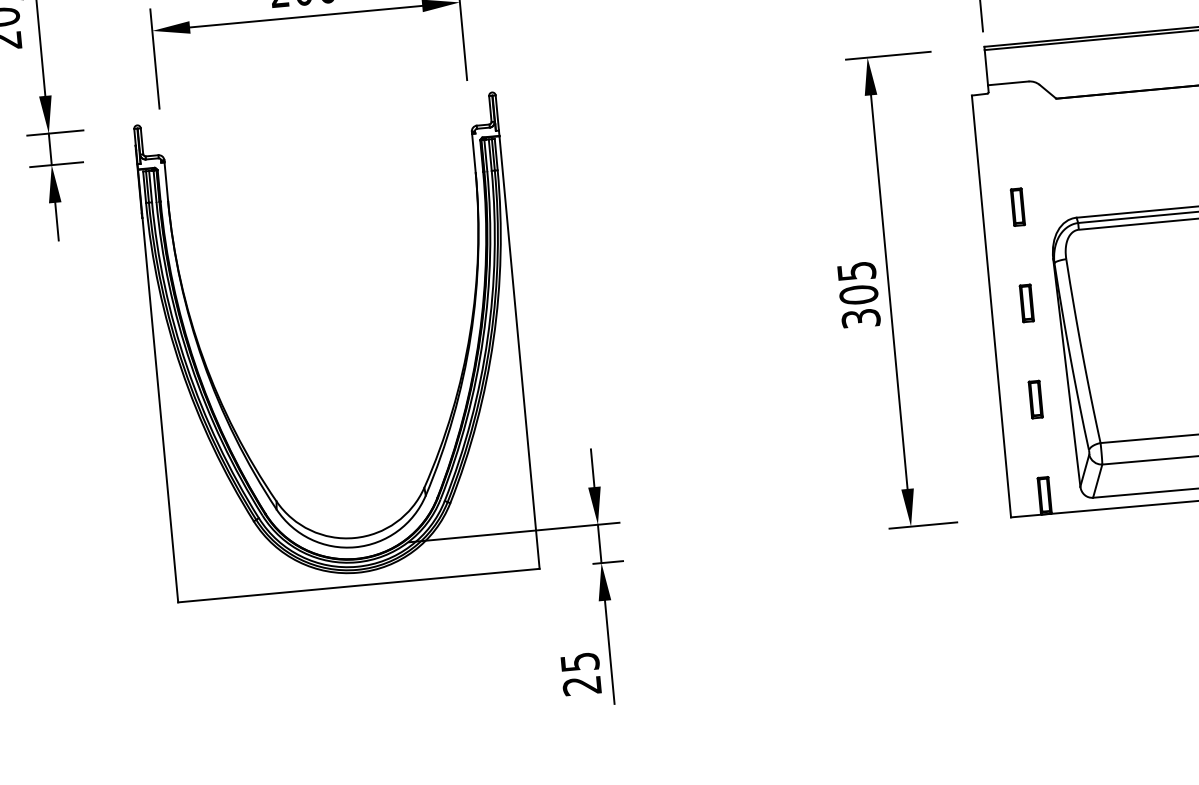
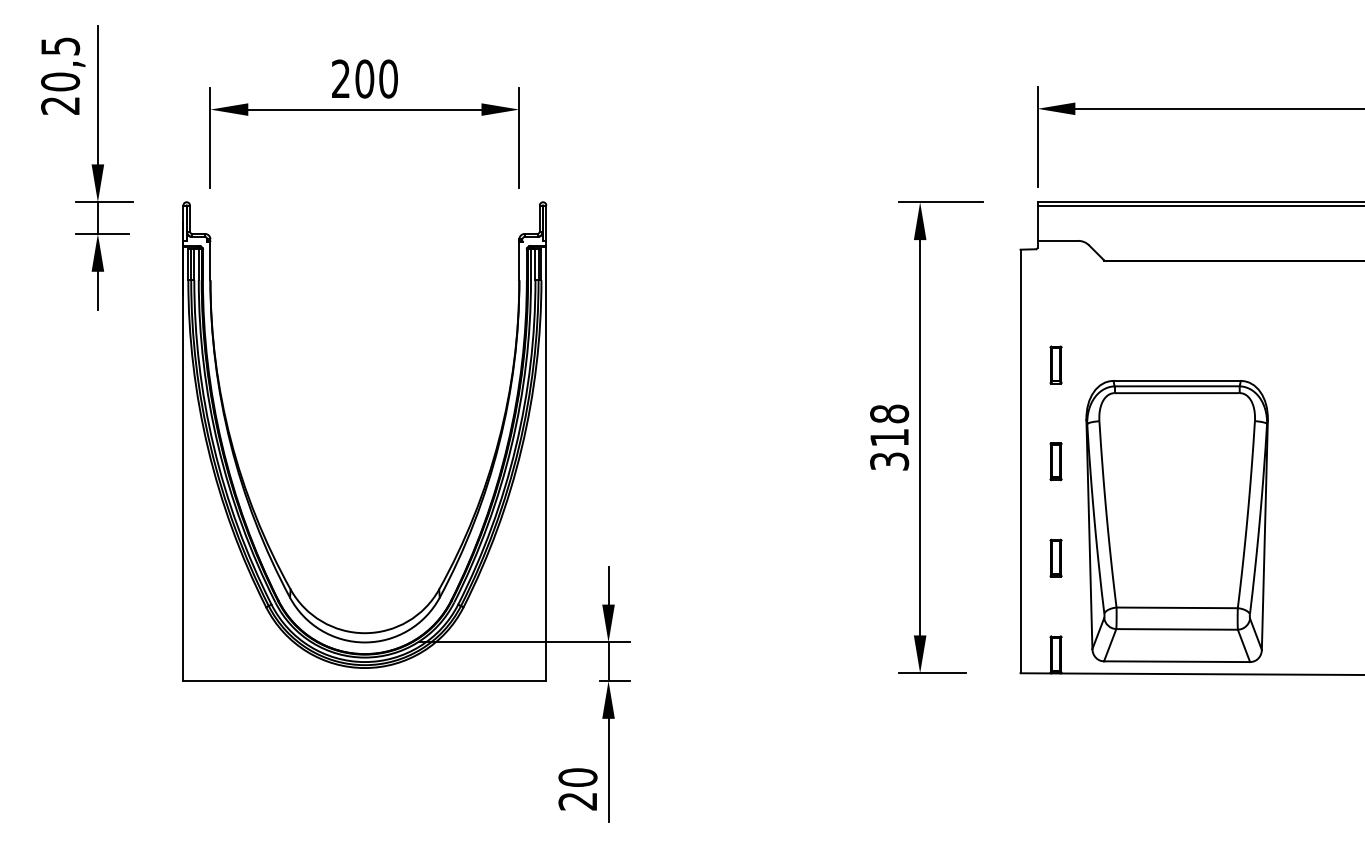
text: (857, 282) -> (889, 425), 305 -> 318
text: (579, 662) -> (577, 777), 25 -> 20

